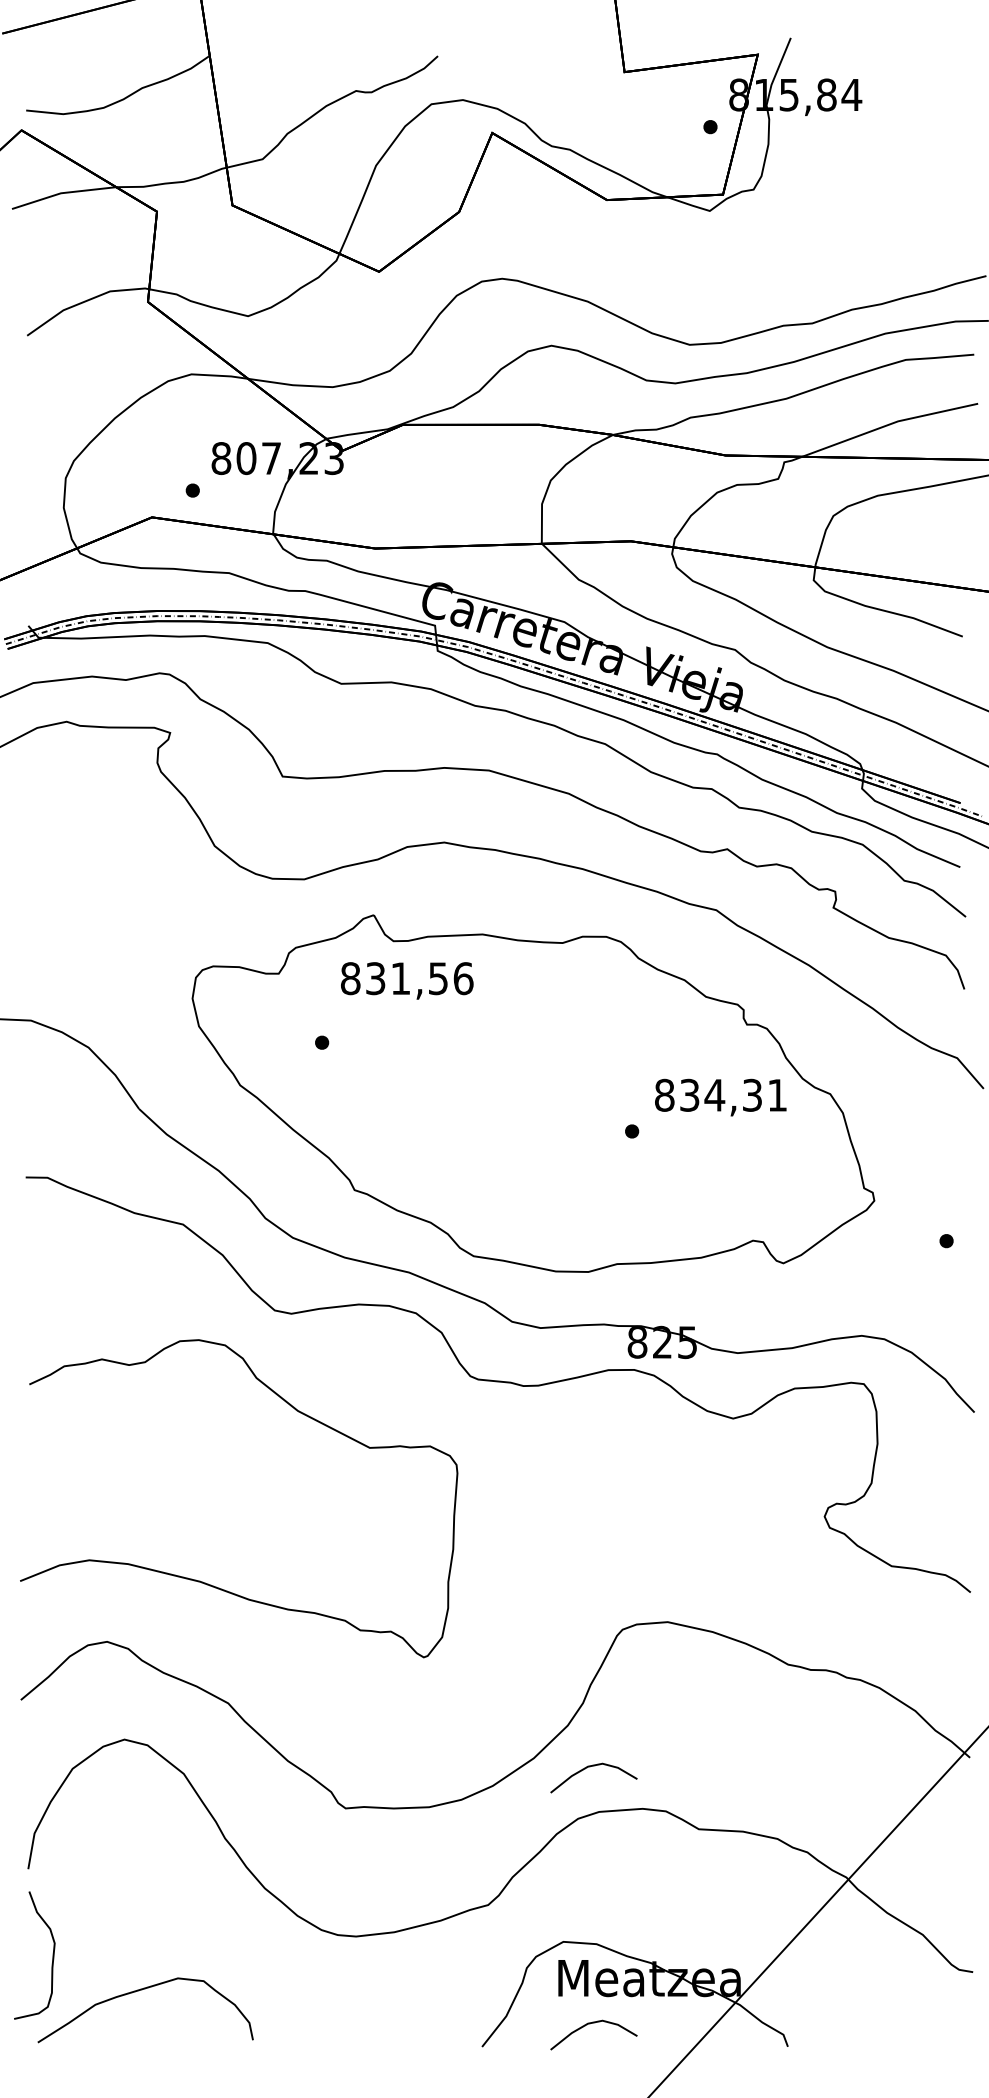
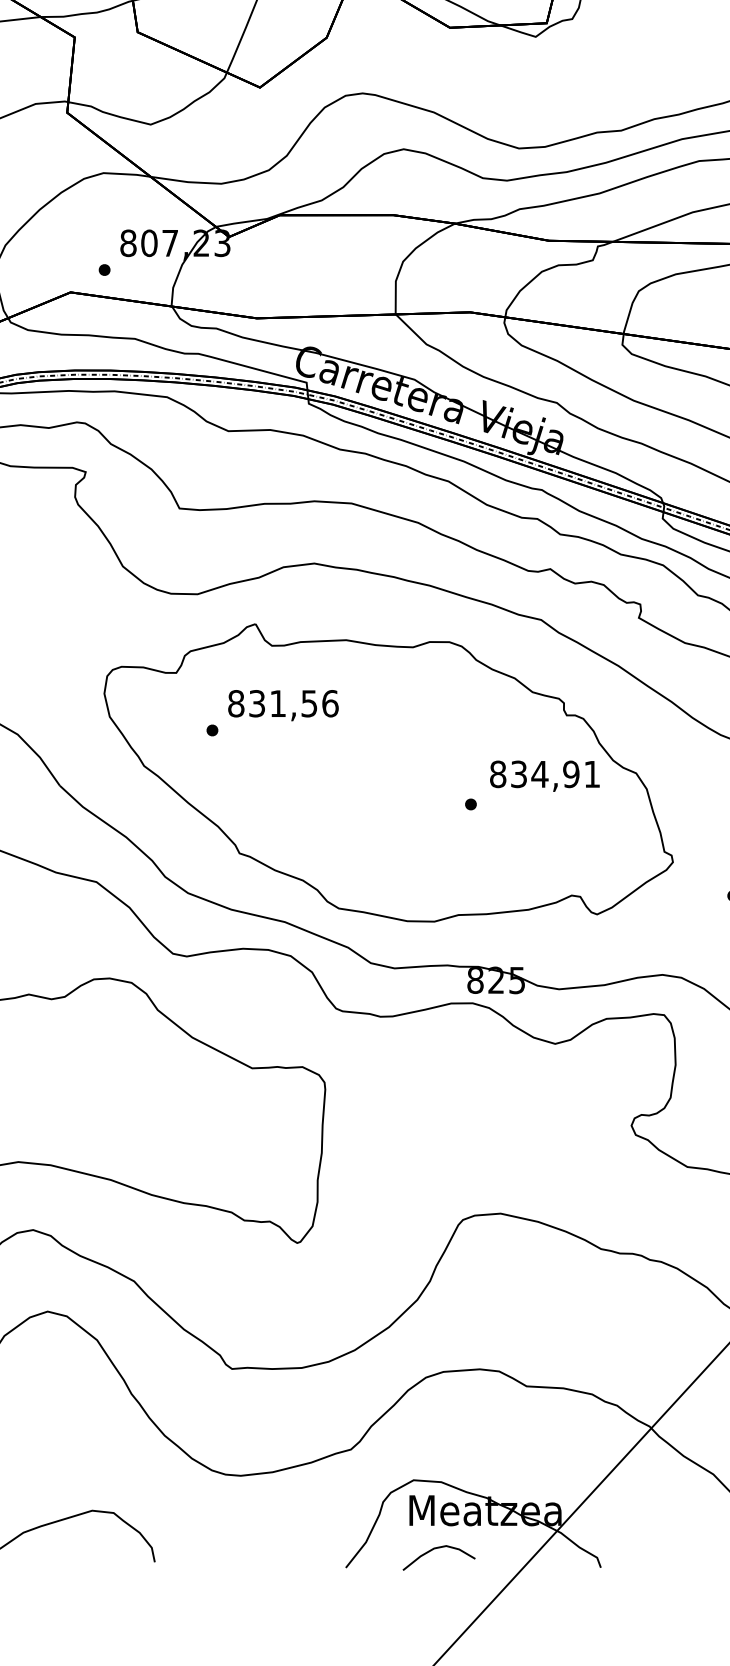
text: (407, 980) -> (283, 705), moved
text: (752, 1095) -> (571, 774), 834,31 -> 834,91
curve: (590, 1767) -> (436, 1334), removed

